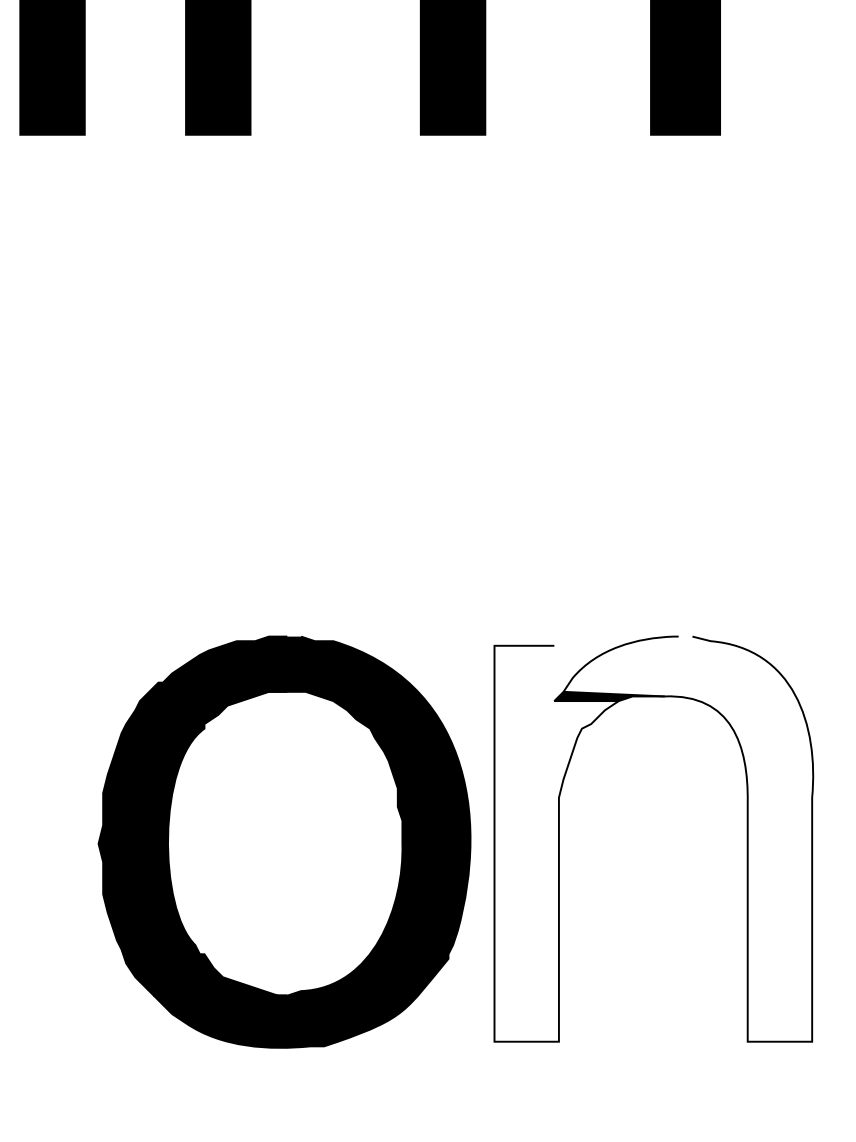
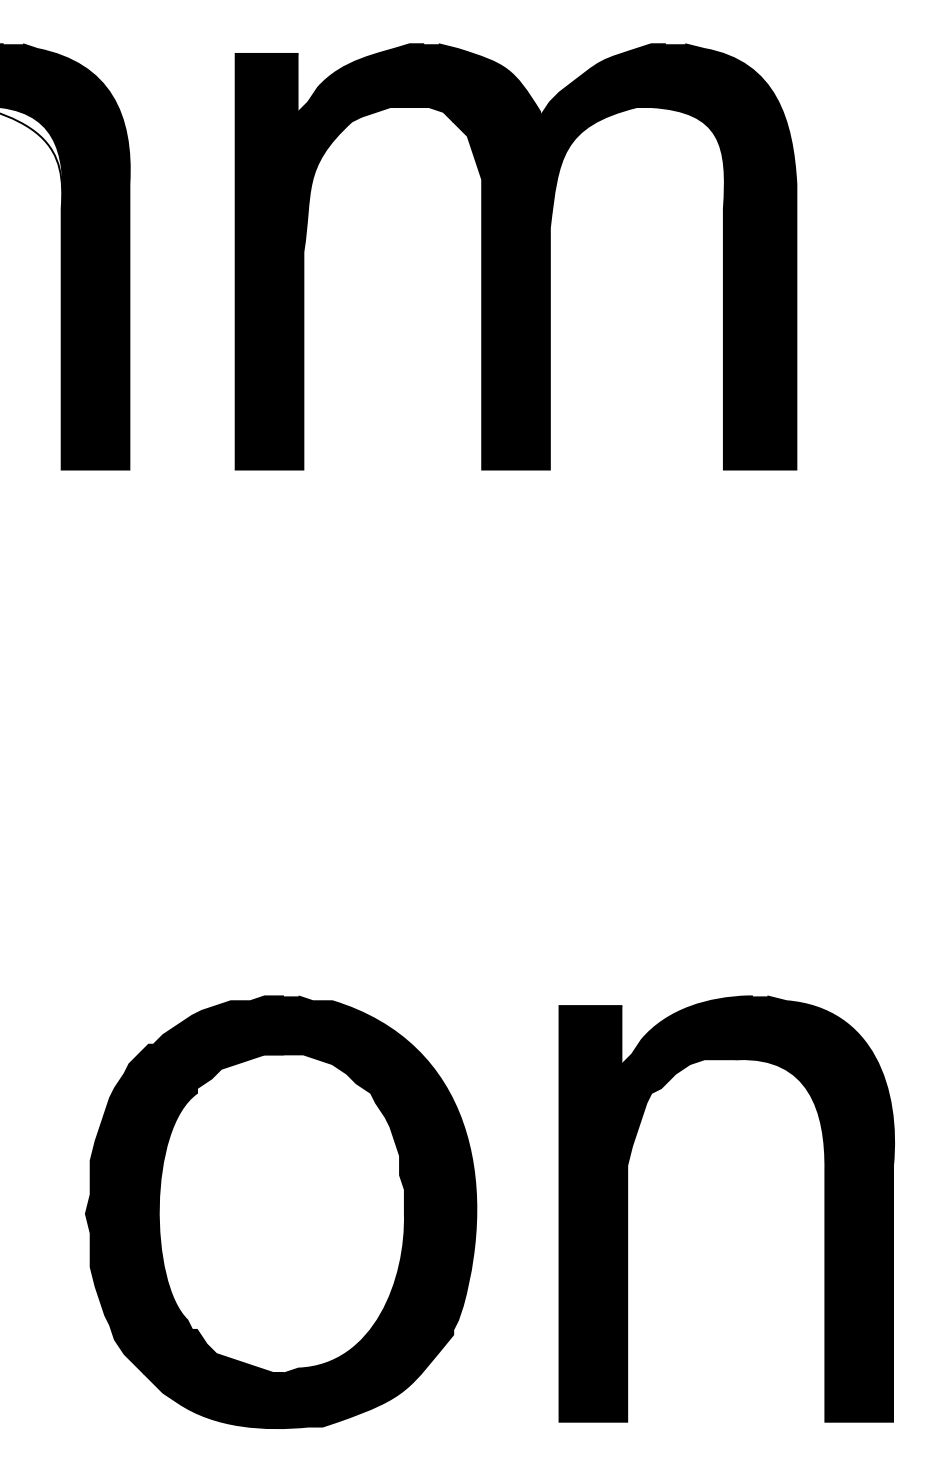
fill: (688, 838) -> (763, 1208), added
part: (284, 841) -> (281, 1211), moved
fill: (556, 843) -> (624, 1213), added

